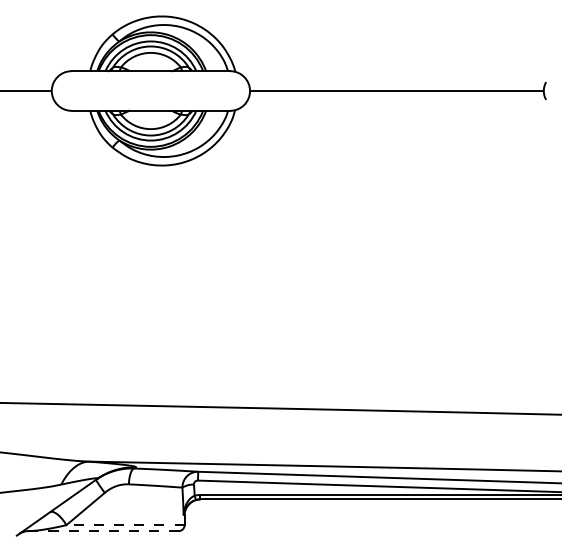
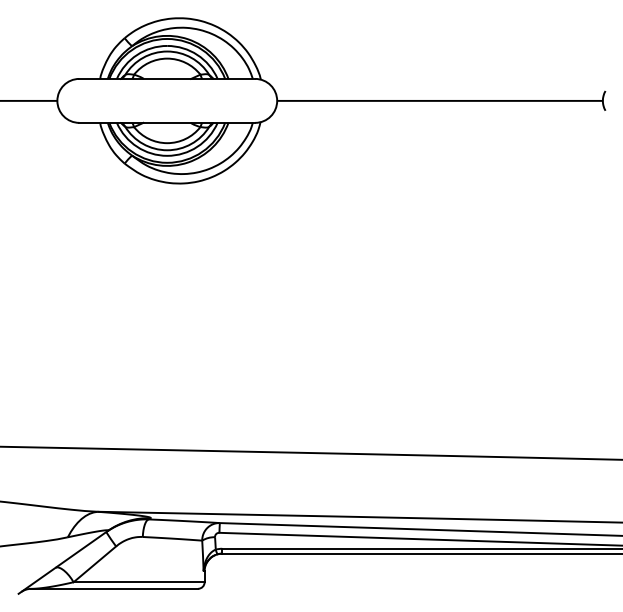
line: (125, 525) -> (139, 582), dashed -> solid
line: (103, 531) -> (114, 589), dashed -> solid

